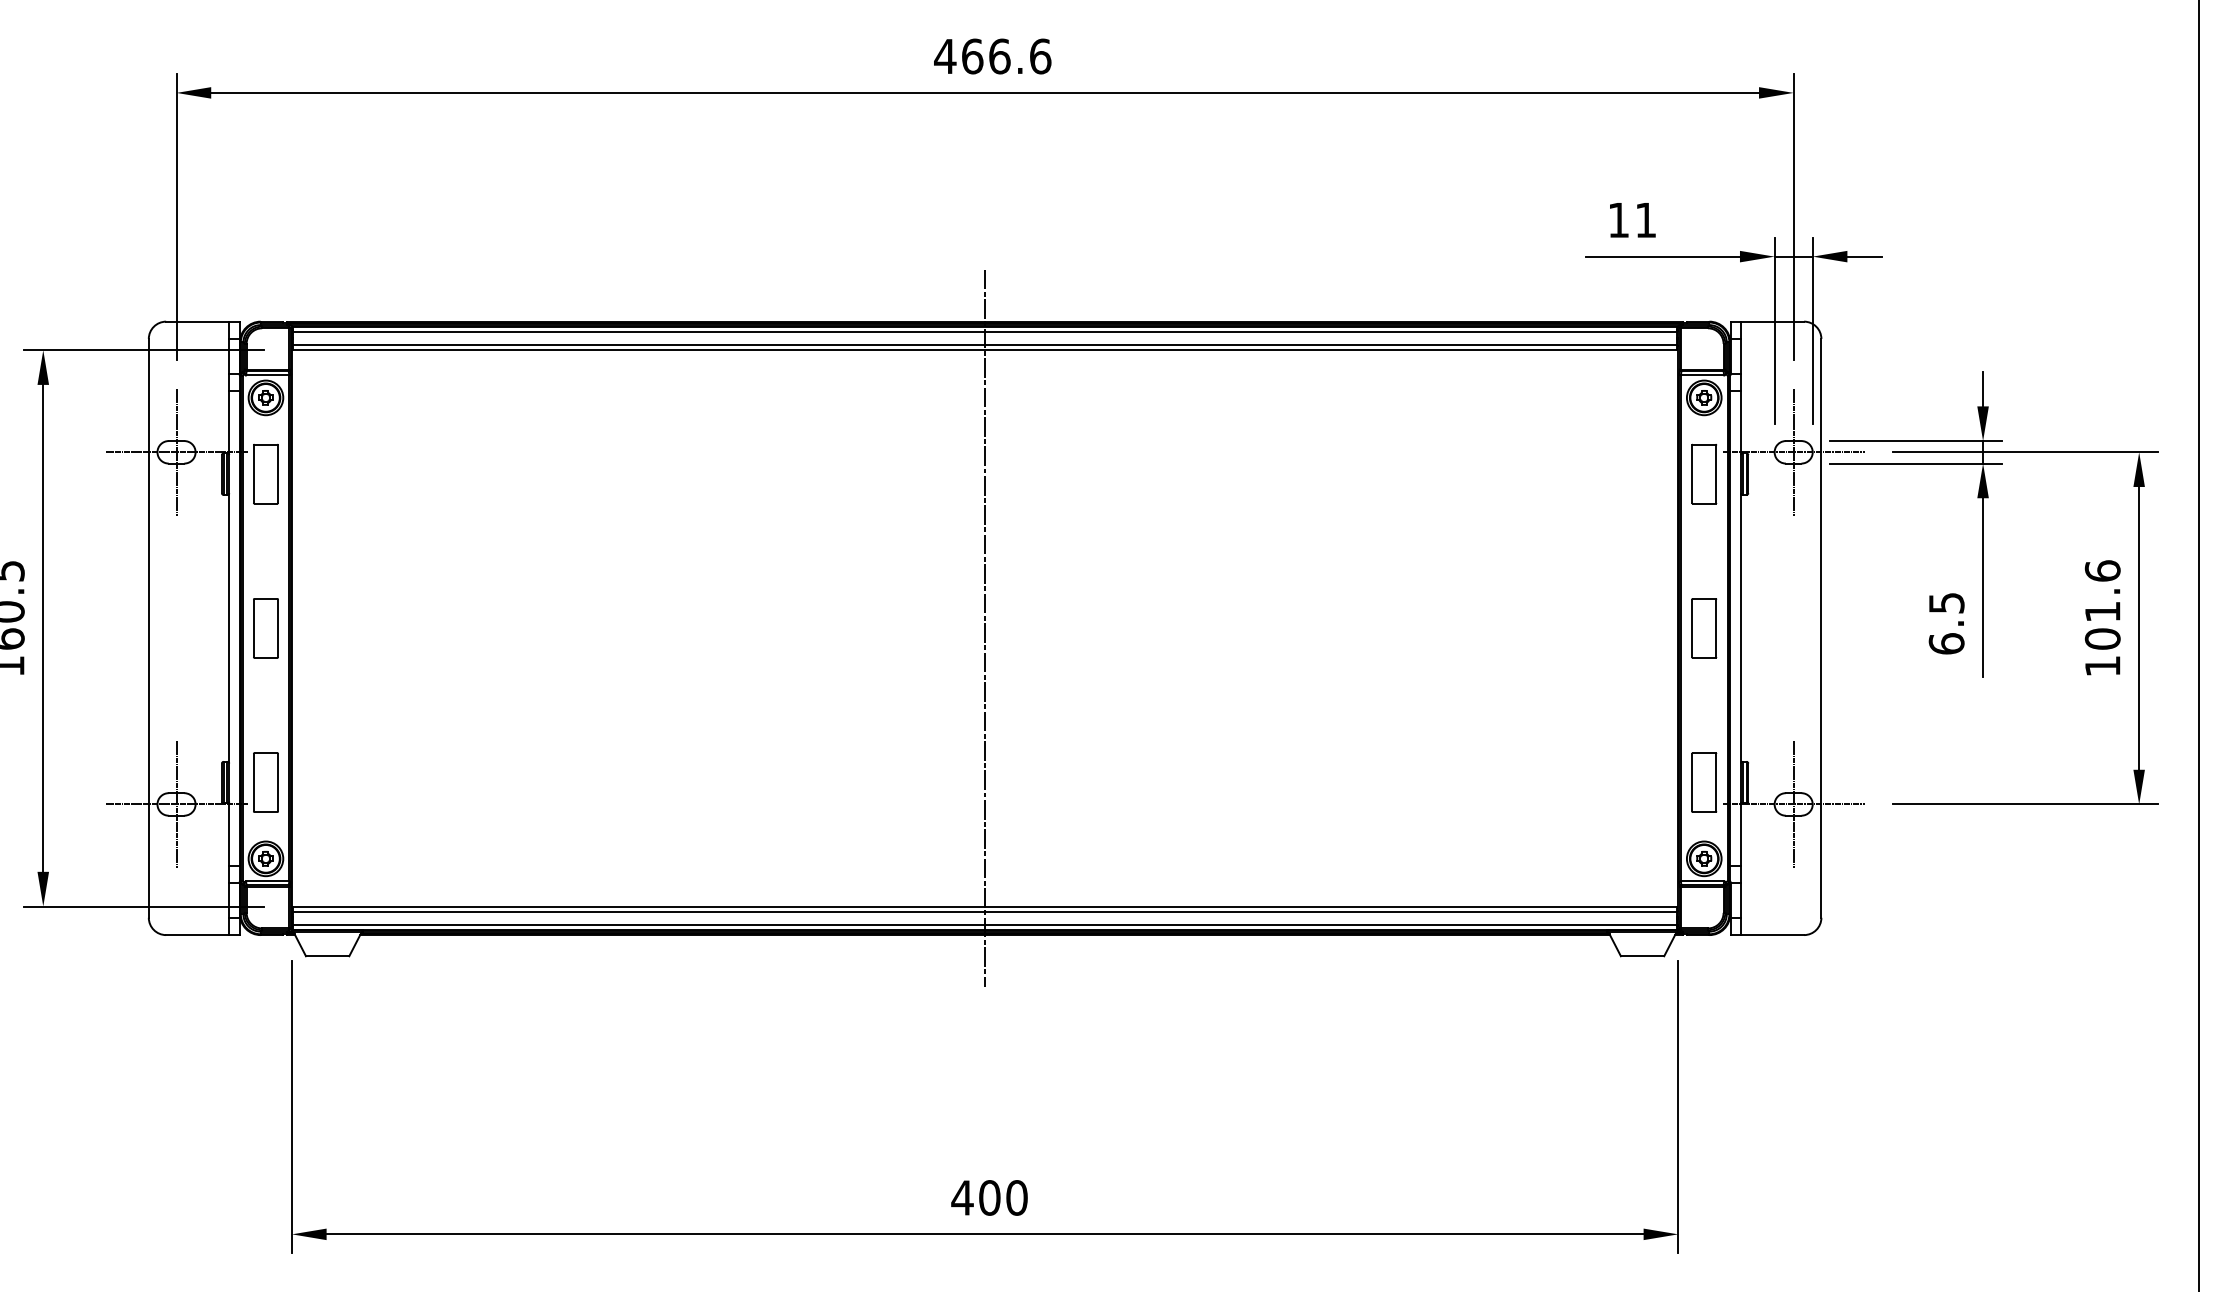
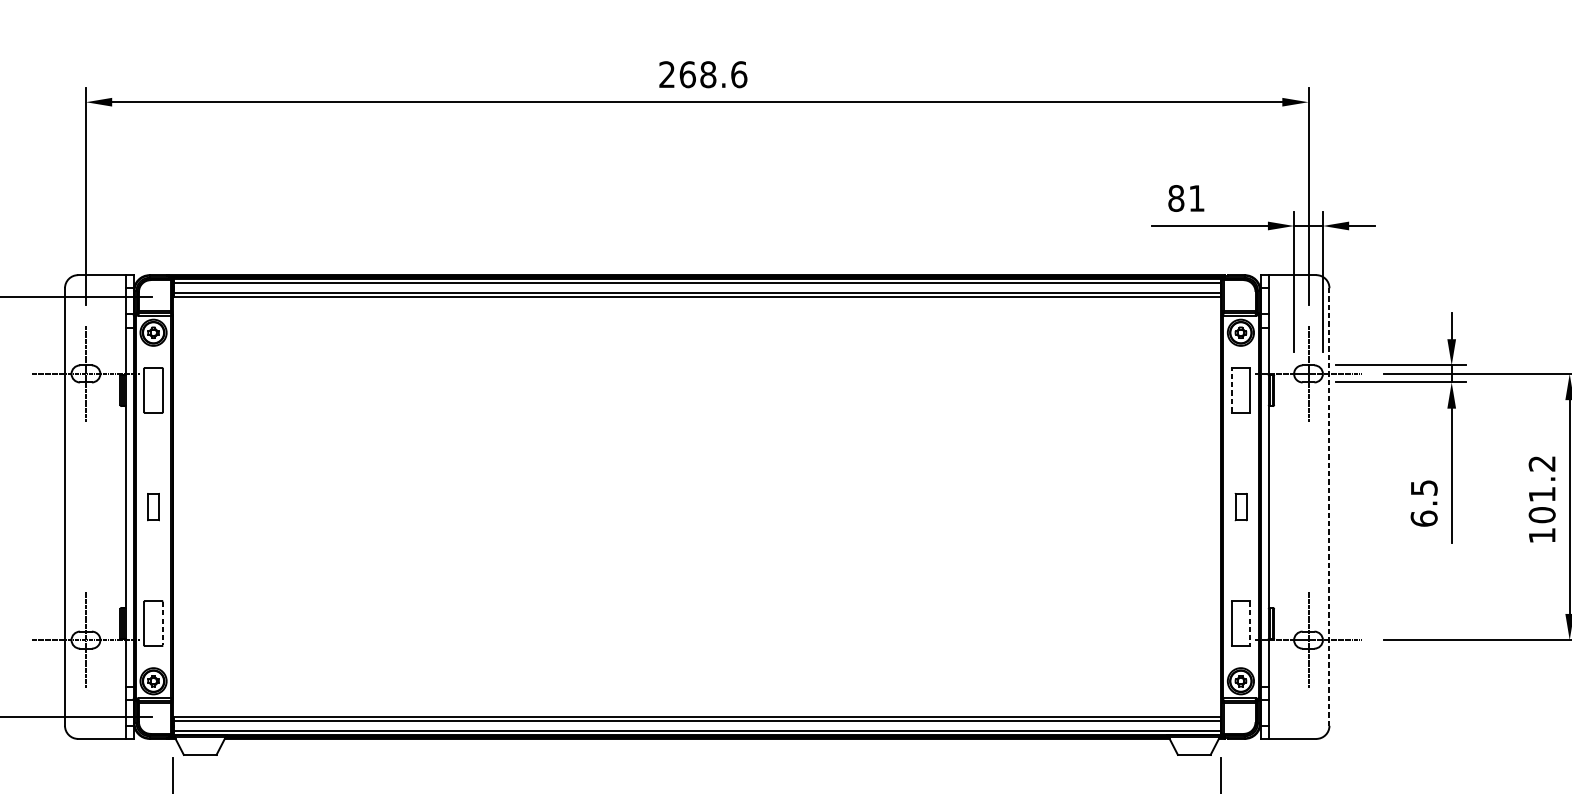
text: (972, 56) -> (687, 74), 466.6 -> 268.6
text: (1618, 220) -> (1176, 198), 11 -> 81
line: (1692, 474) -> (1232, 390), solid -> dashed
text: (2102, 570) -> (1541, 463), 101.6 -> 101.2
line: (1821, 627) -> (1329, 506), solid -> dashed
part: (265, 628) -> (153, 507), size x0.6
line: (985, 628) -> (697, 507), removed
part: (1704, 628) -> (1241, 507), size x0.6
line: (278, 782) -> (163, 623), solid -> dashed
line: (1716, 782) -> (1250, 623), solid -> dashed

